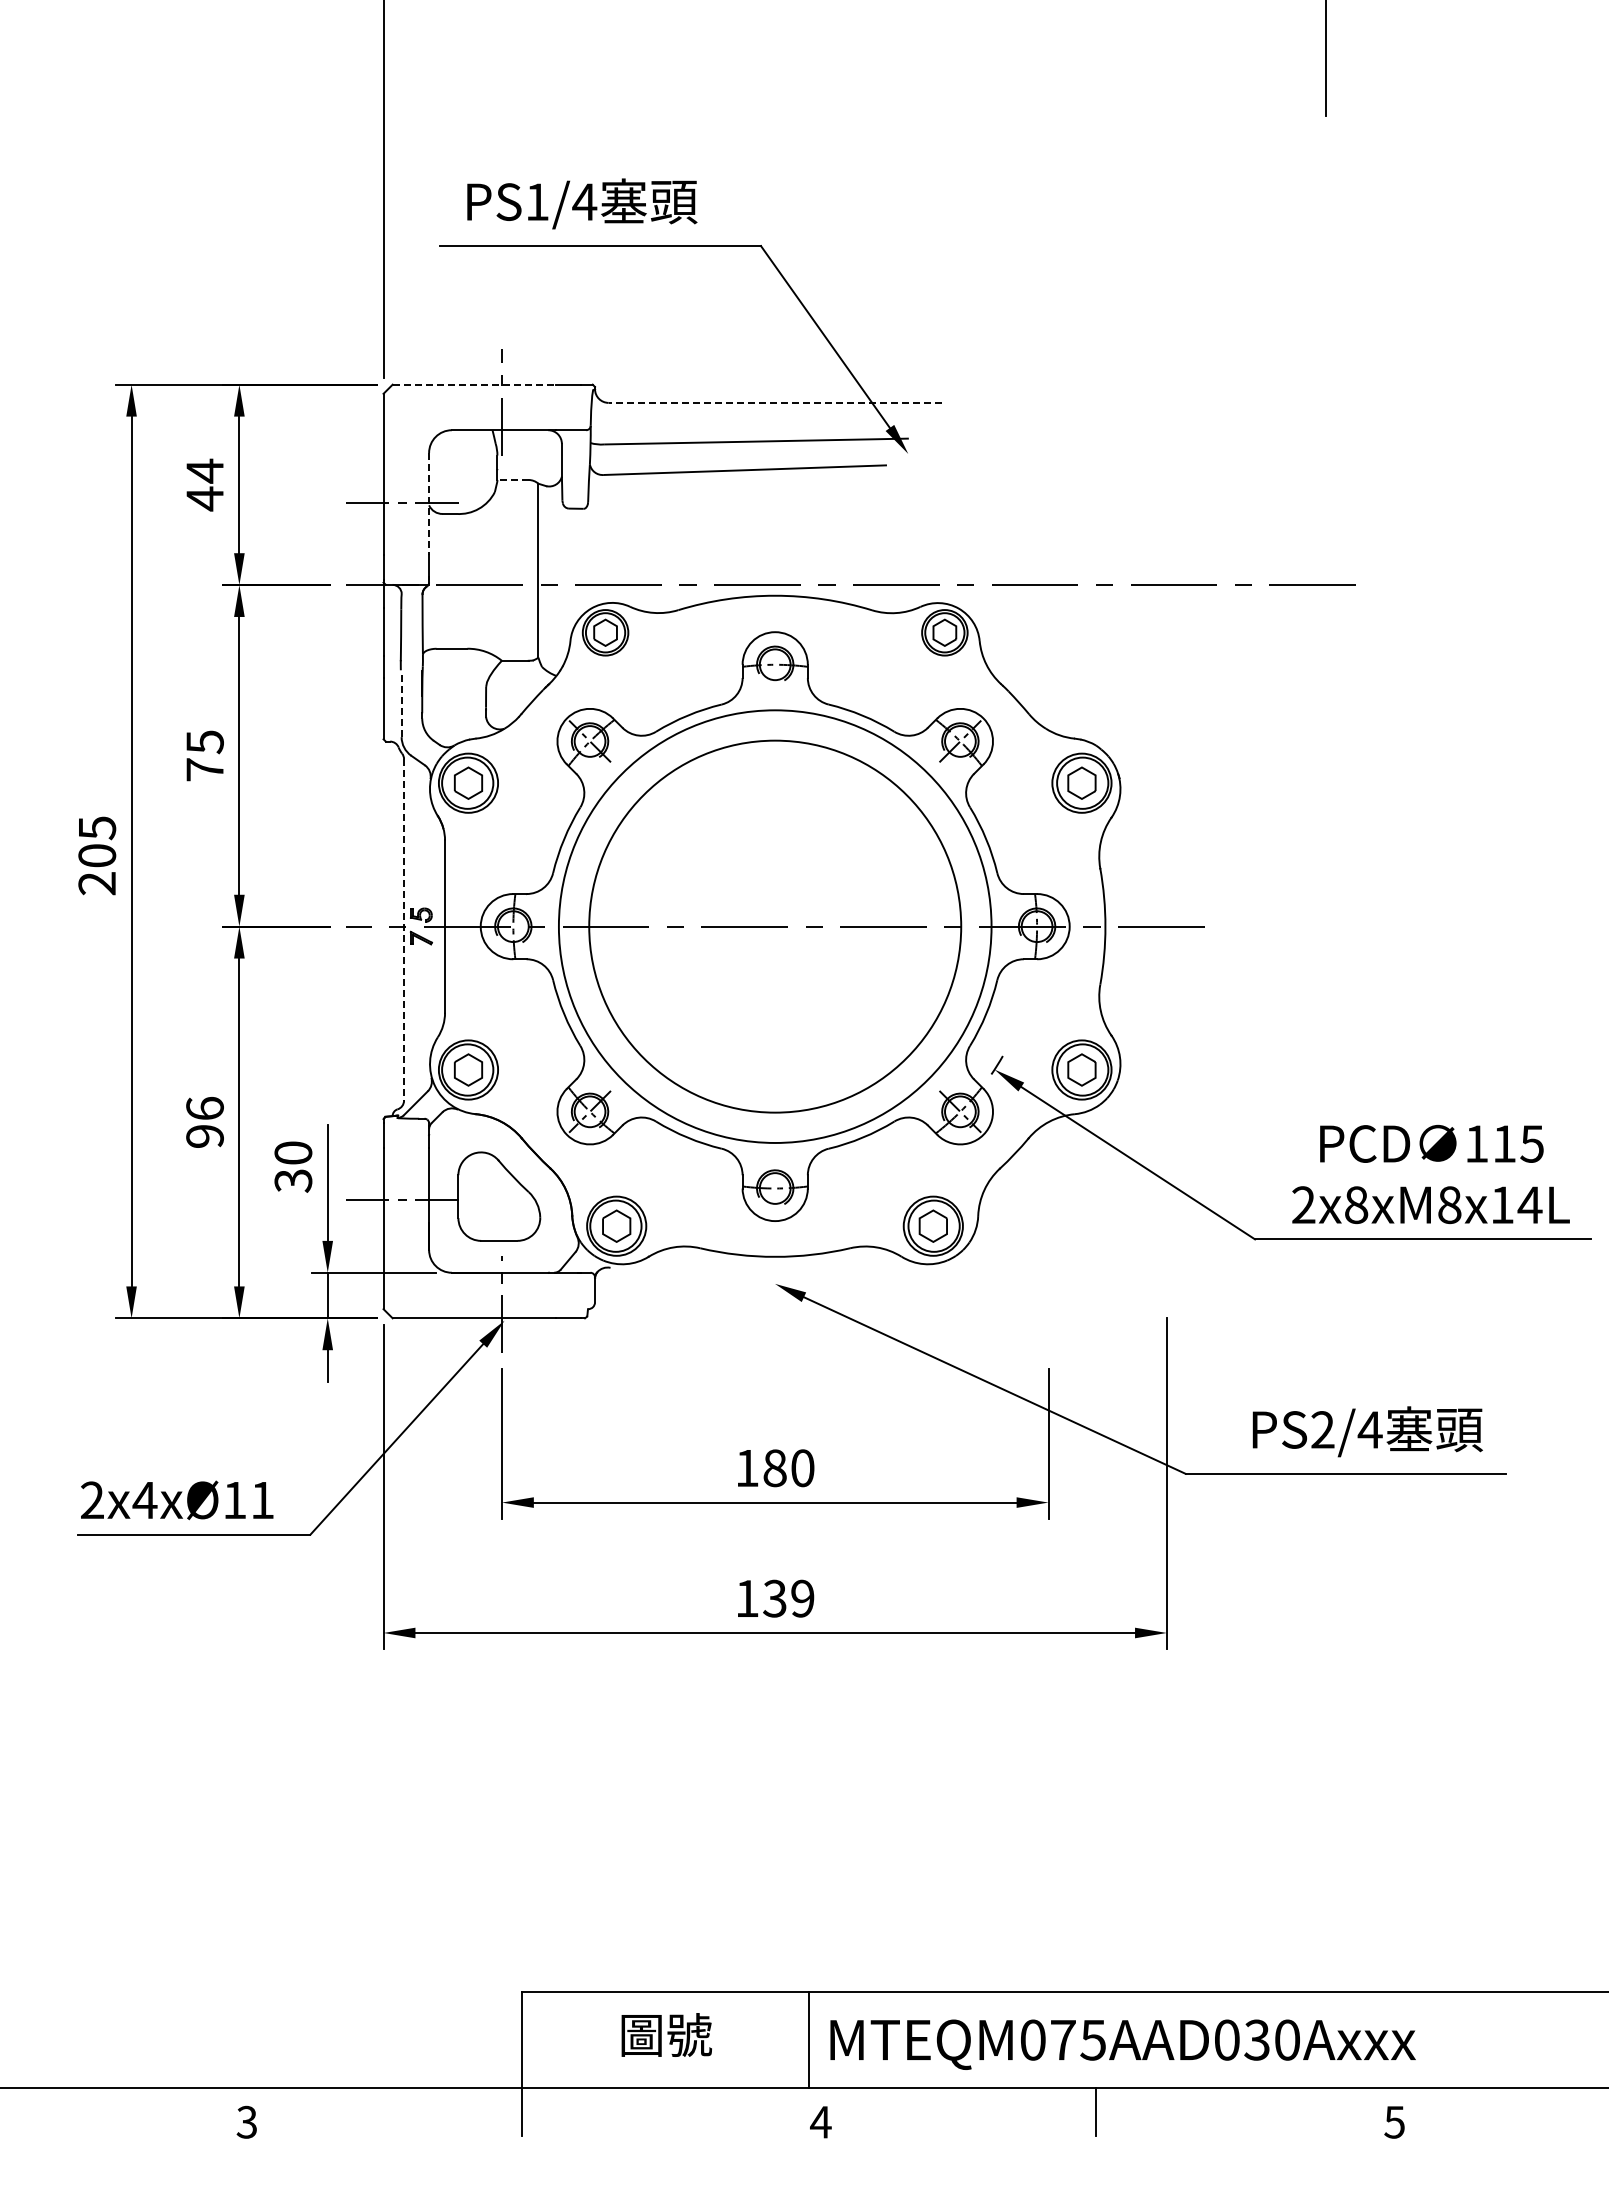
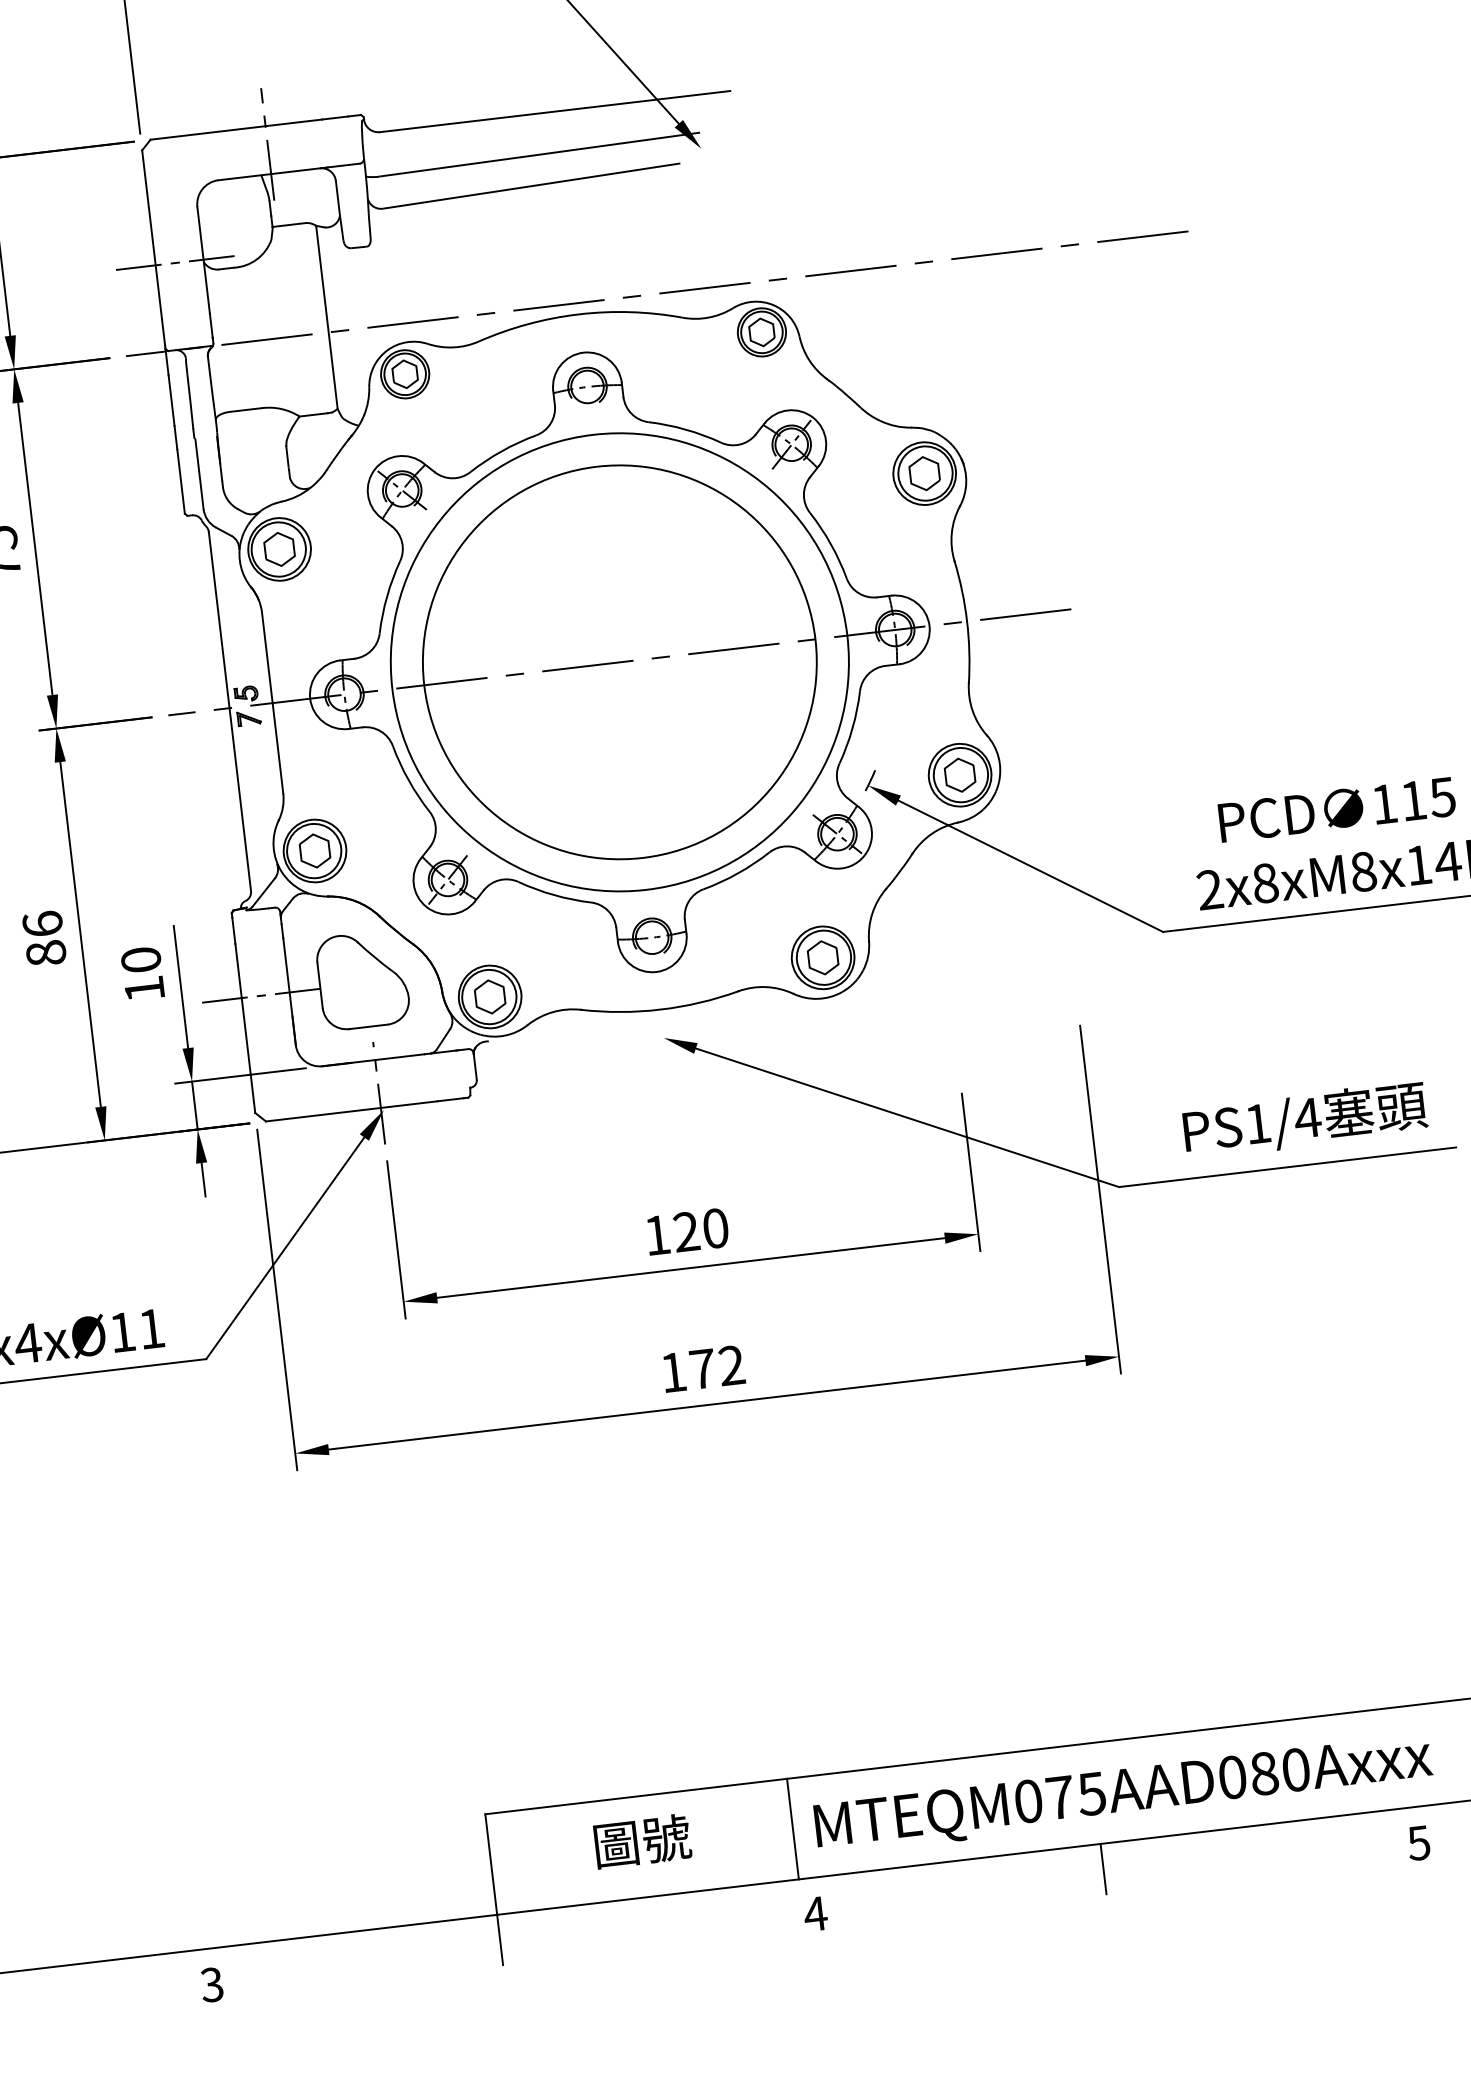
line: (474, 384) -> (236, 129), dashed -> solid
line: (775, 402) -> (555, 111), dashed -> solid
line: (513, 479) -> (289, 224), dashed -> solid
line: (429, 503) -> (204, 260), dashed -> solid
line: (401, 703) -> (199, 473), dashed -> solid
line: (404, 929) -> (230, 711), dashed -> solid
text: (204, 1135) -> (45, 952), 96 -> 86
text: (293, 1180) -> (144, 988), 30 -> 10
text: (1322, 1429) -> (1257, 1123), PS2/4 -> PS1/4
text: (774, 1468) -> (686, 1232), 180 -> 120
text: (788, 1598) -> (716, 1367), 139 -> 172
text: (1256, 2039) -> (1263, 1773), MTEQM075AAD030Axxx -> MTEQM075AAD080Axxx

